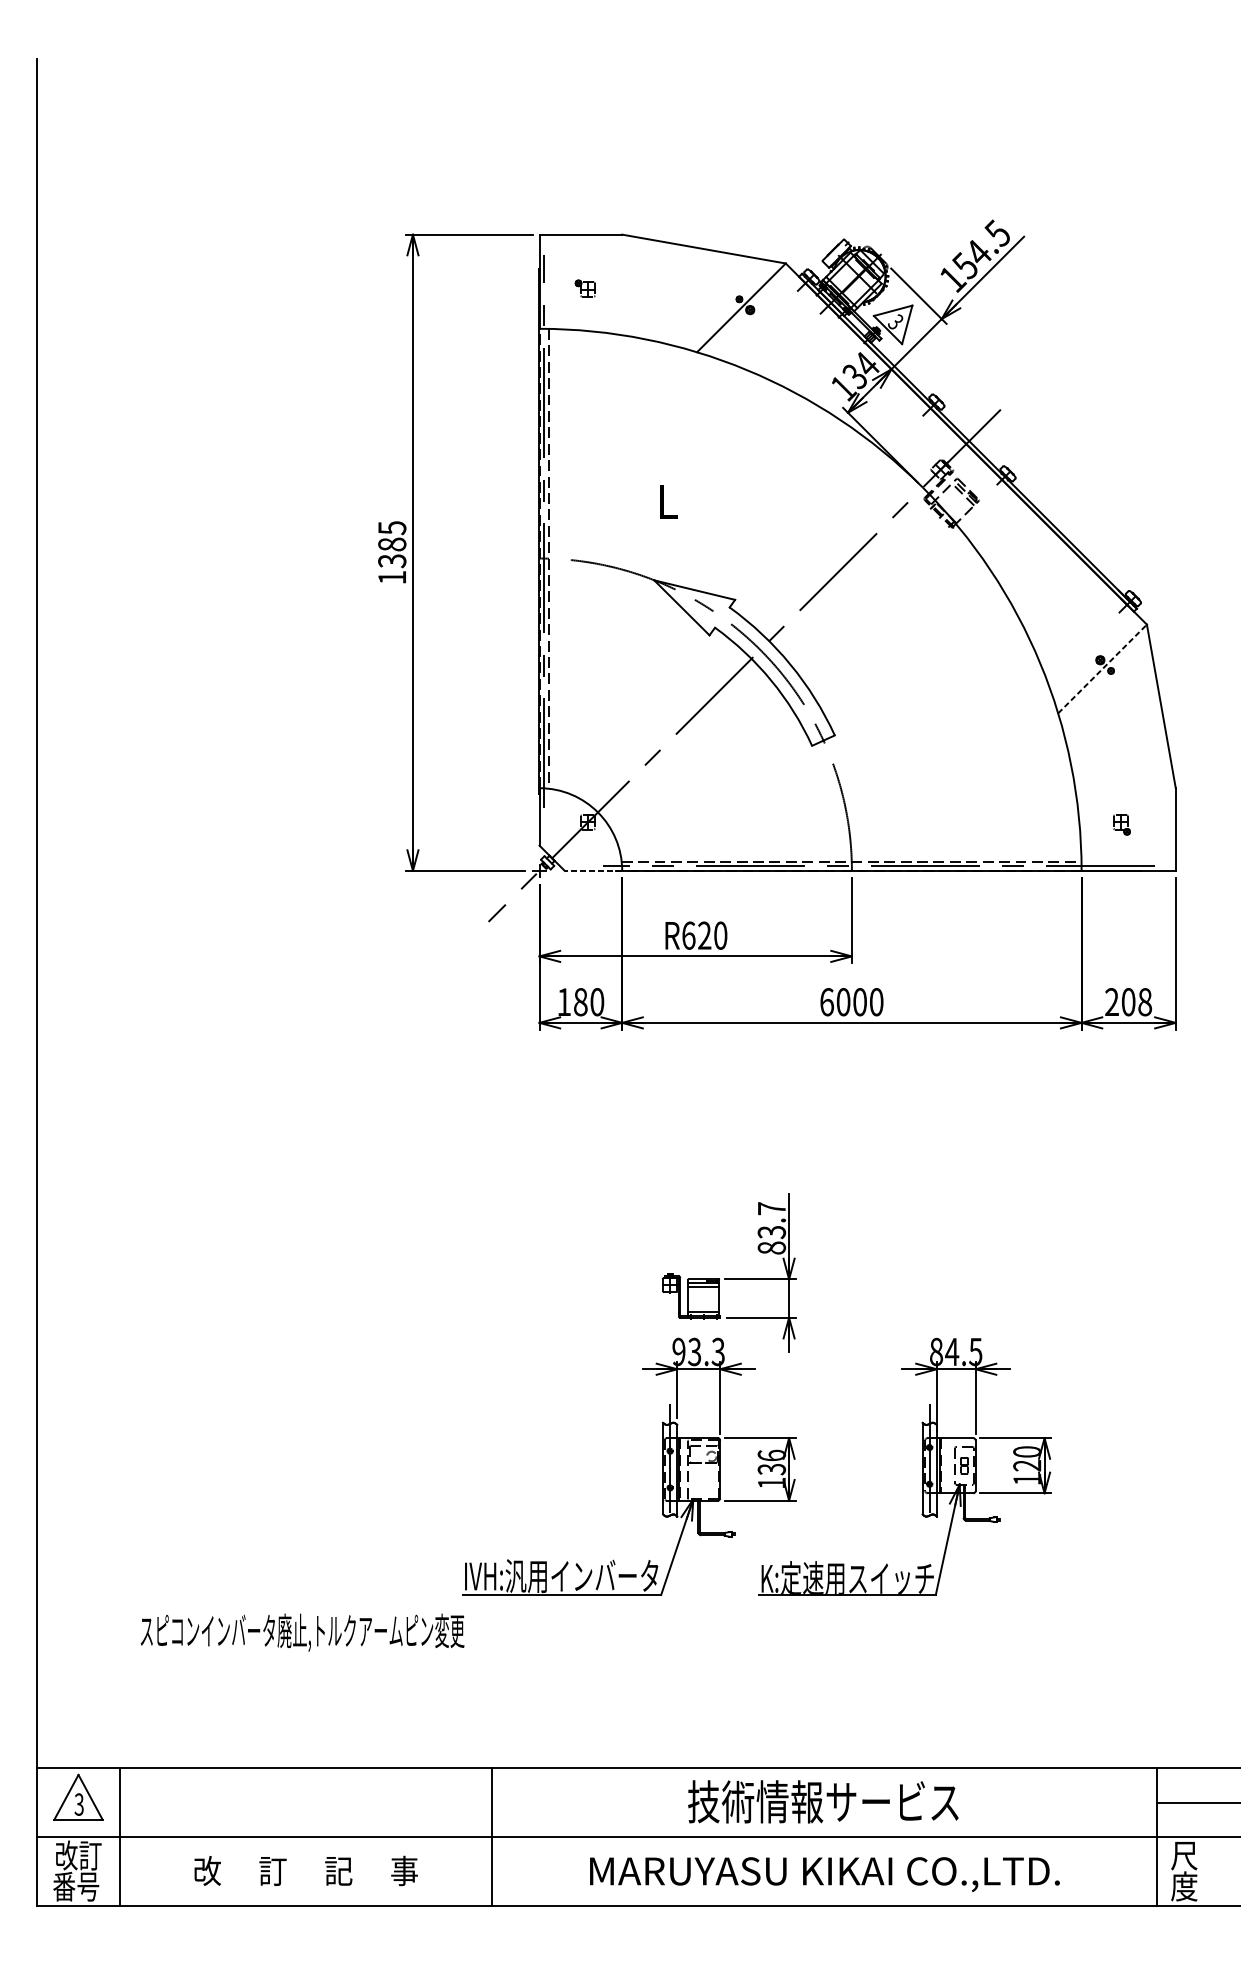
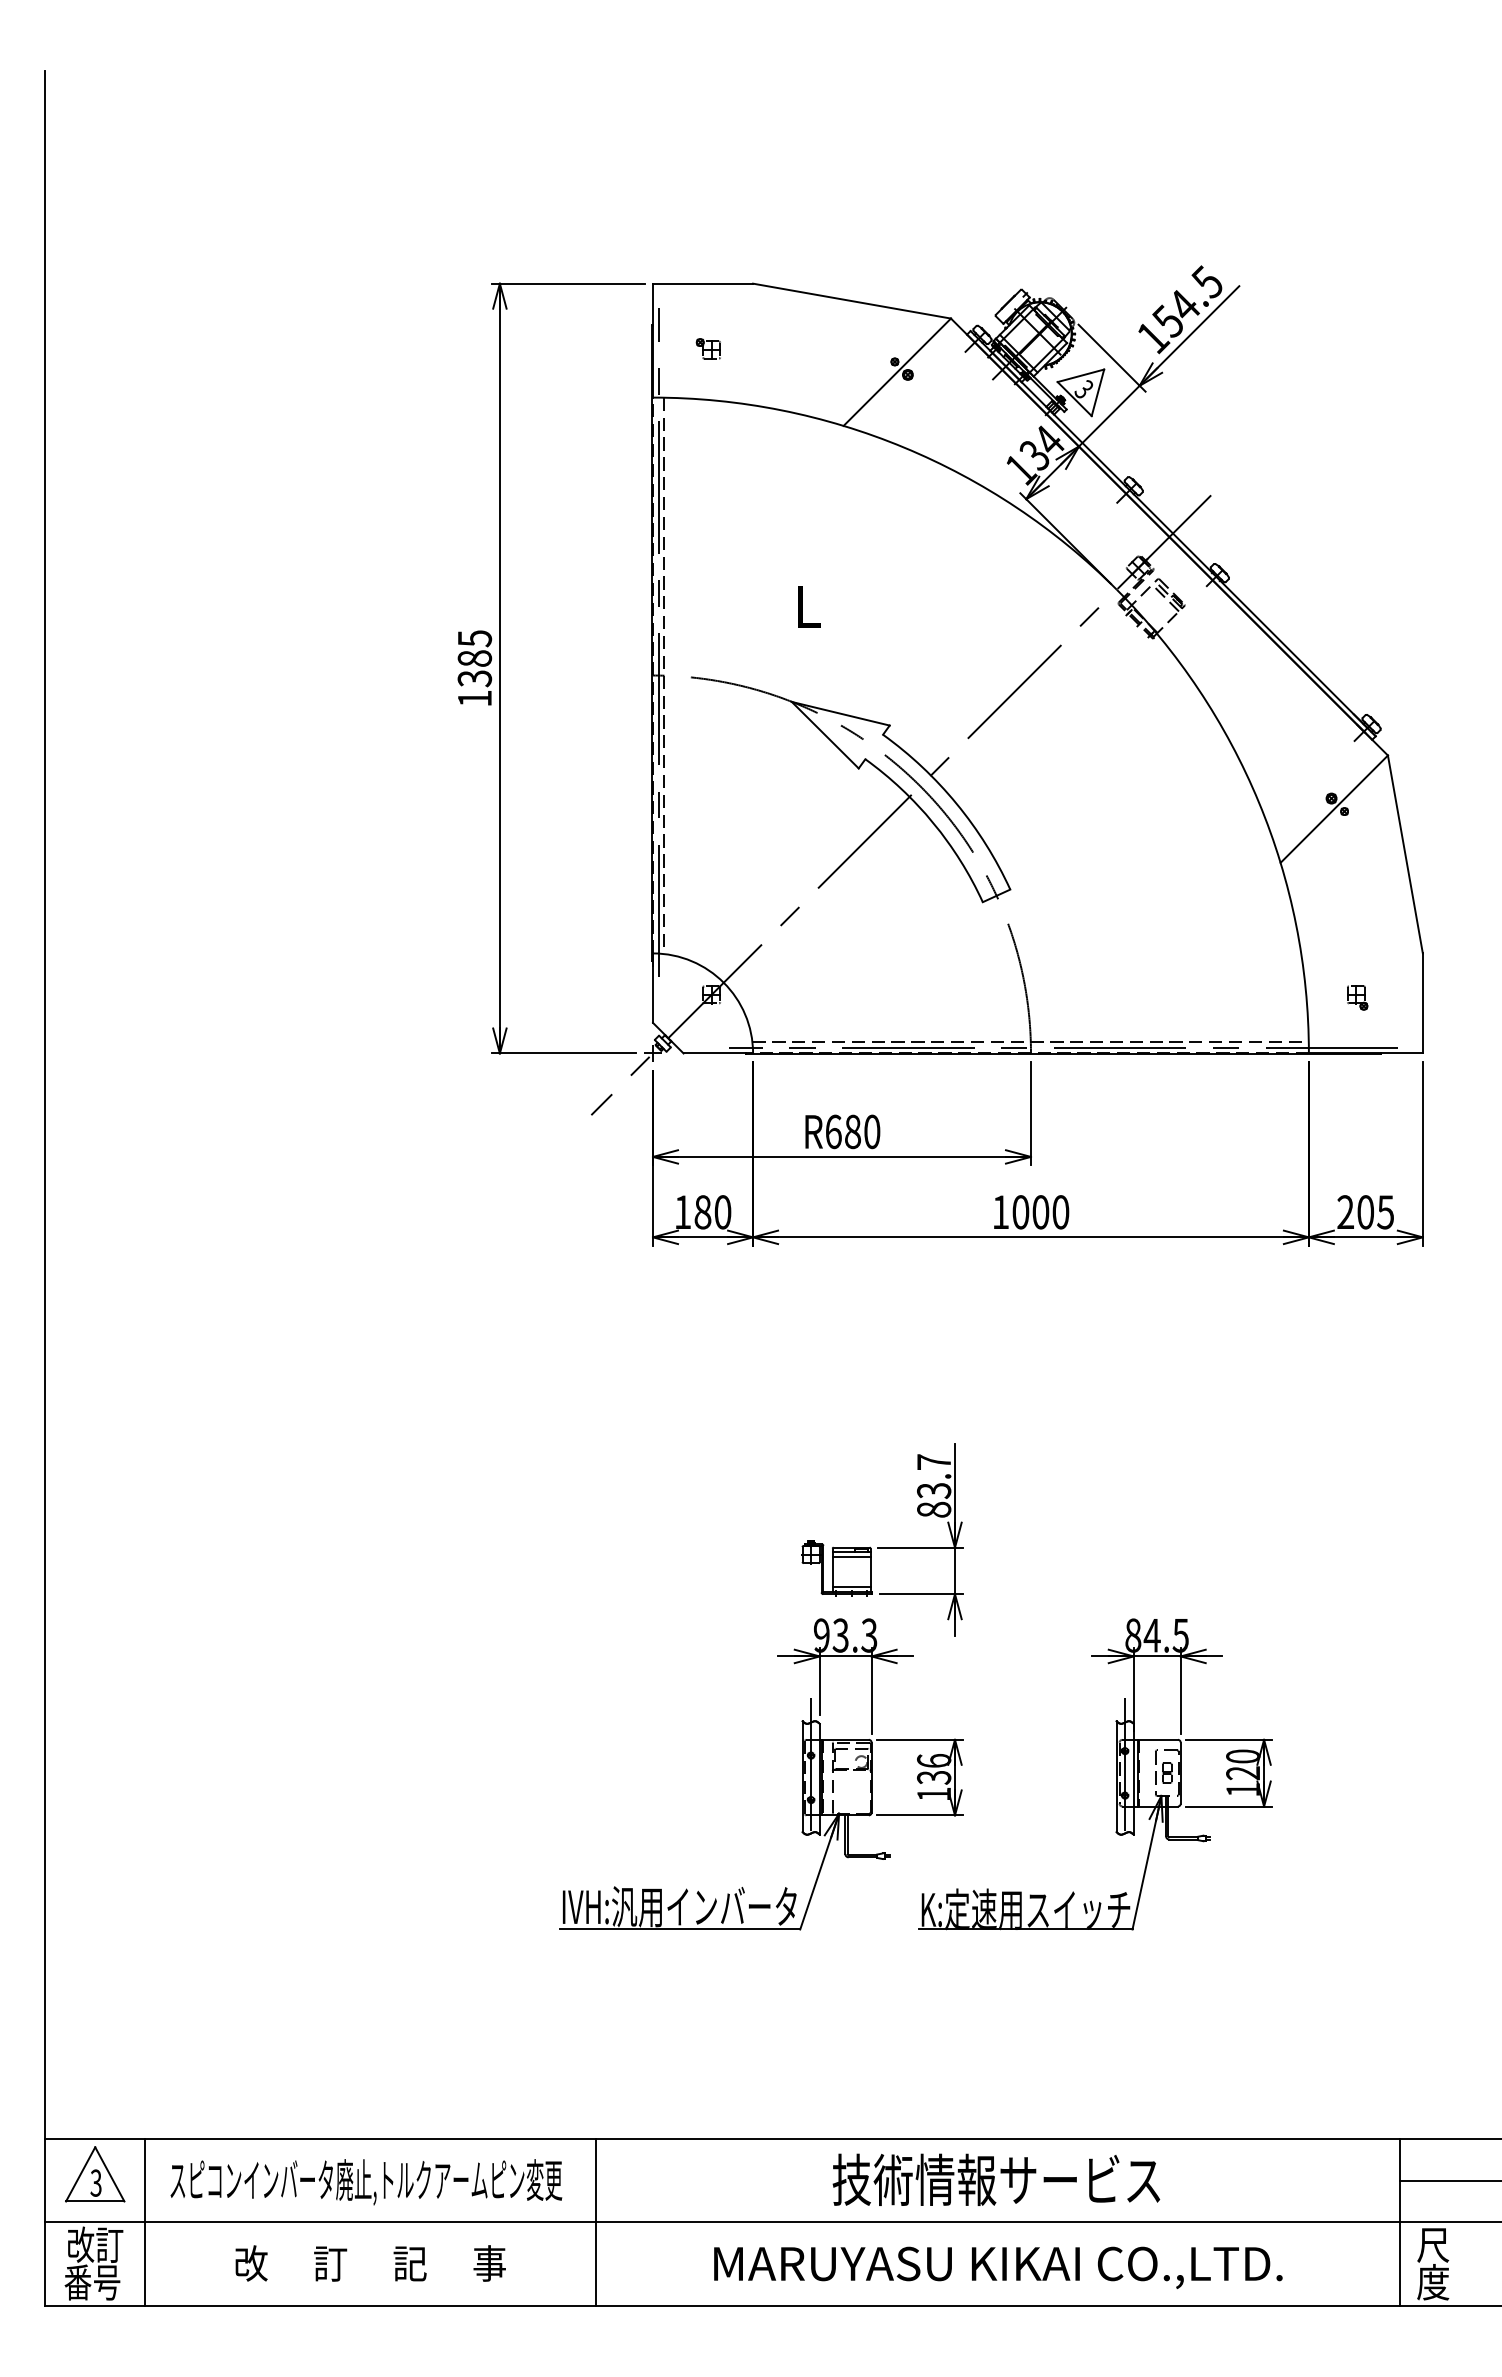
line: (1102, 669) -> (1334, 809), dashed -> solid
line: (593, 870) -> (718, 1053), dashed -> solid
text: (705, 935) -> (853, 1131), R620 -> R680
text: (827, 1002) -> (1001, 1212), 6000 -> 1000
text: (1144, 1002) -> (1385, 1212), 208 -> 205
text: (302, 1632) -> (366, 2182), moved

